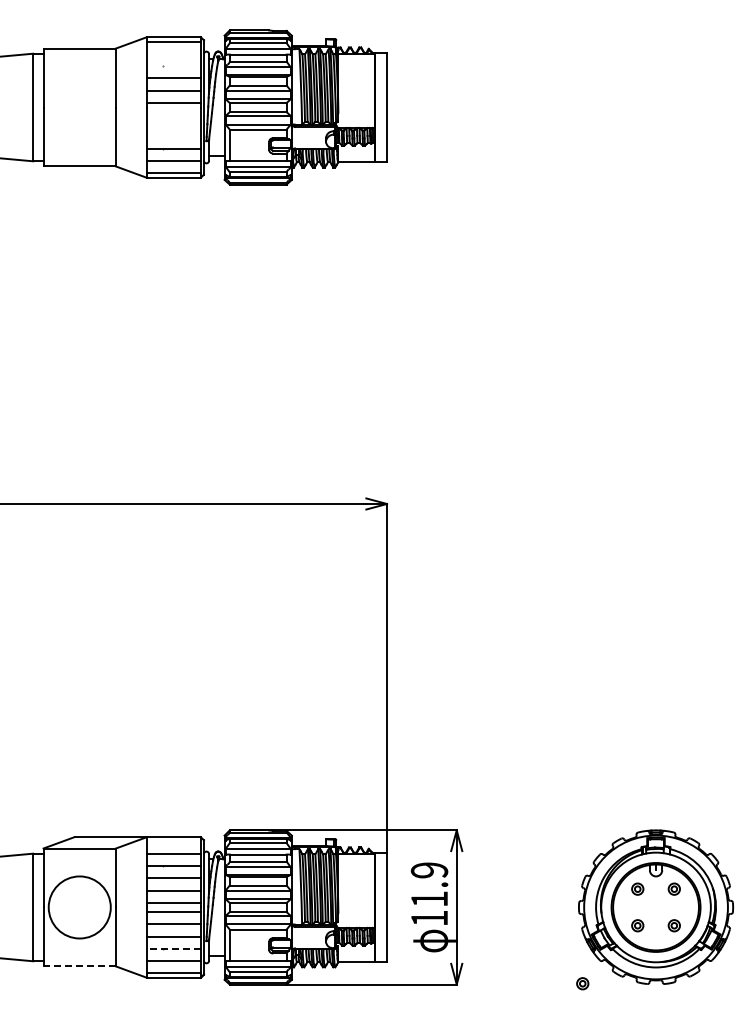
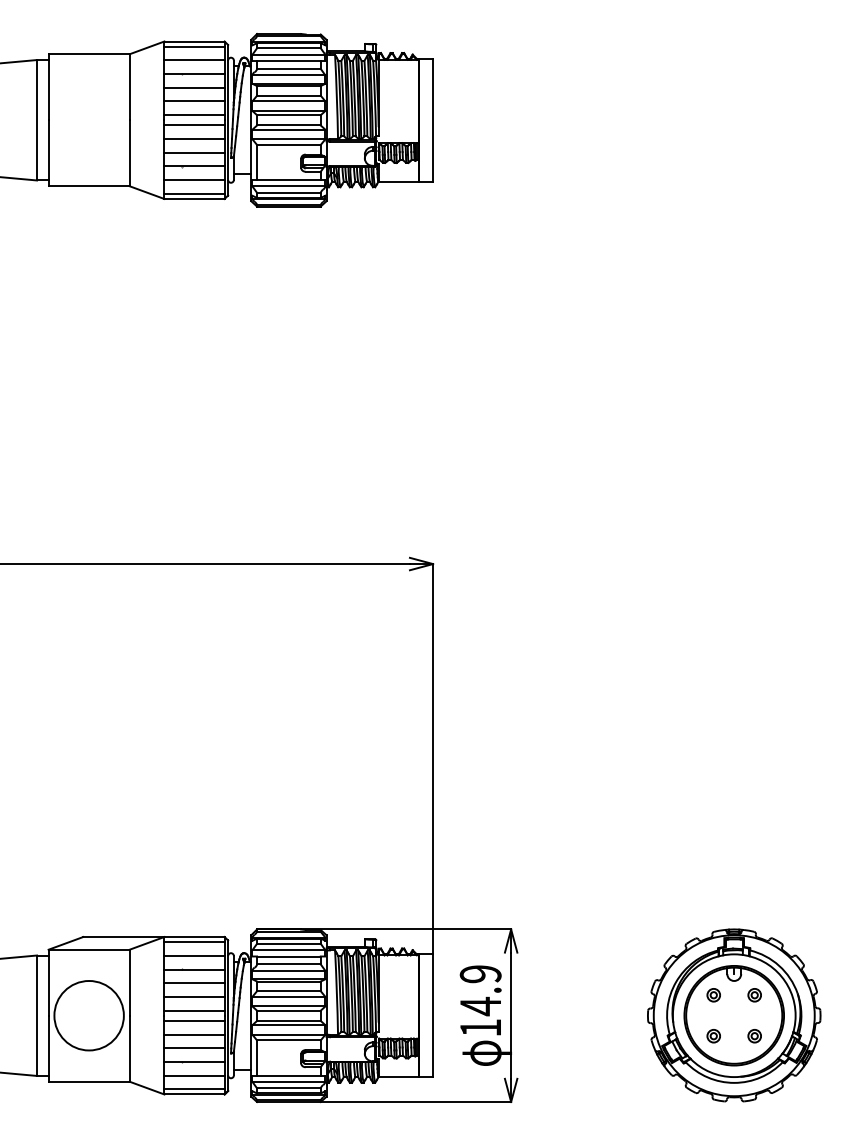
line: (173, 54) -> (194, 60), added
line: (173, 66) -> (194, 74), added
line: (173, 112) -> (194, 125), added
line: (173, 124) -> (194, 139), added
line: (173, 136) -> (194, 152), added
line: (173, 841) -> (194, 941), added
text: (429, 898) -> (480, 1005), 11.9 -> 14.9
line: (173, 948) -> (194, 1061), dashed -> solid
line: (79, 966) -> (88, 1081), dashed -> solid
part: (582, 983) -> (651, 1100), removed

